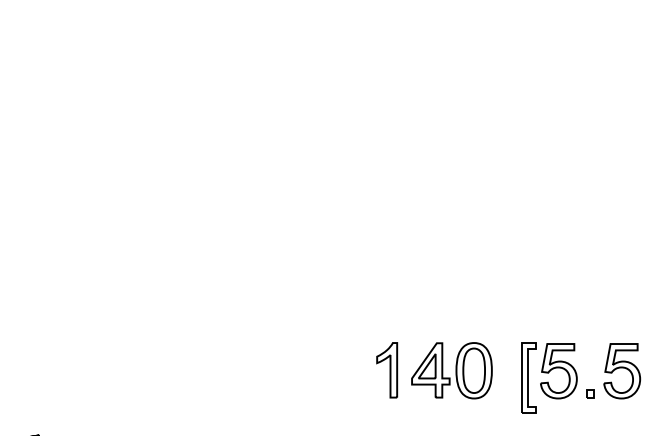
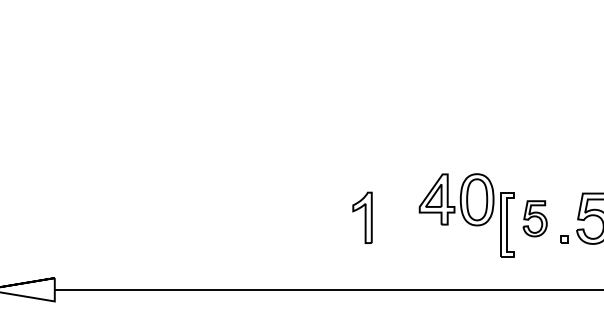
part: (387, 370) -> (362, 218), moved
part: (451, 370) -> (456, 199), moved
part: (558, 371) -> (534, 218), size x0.7

